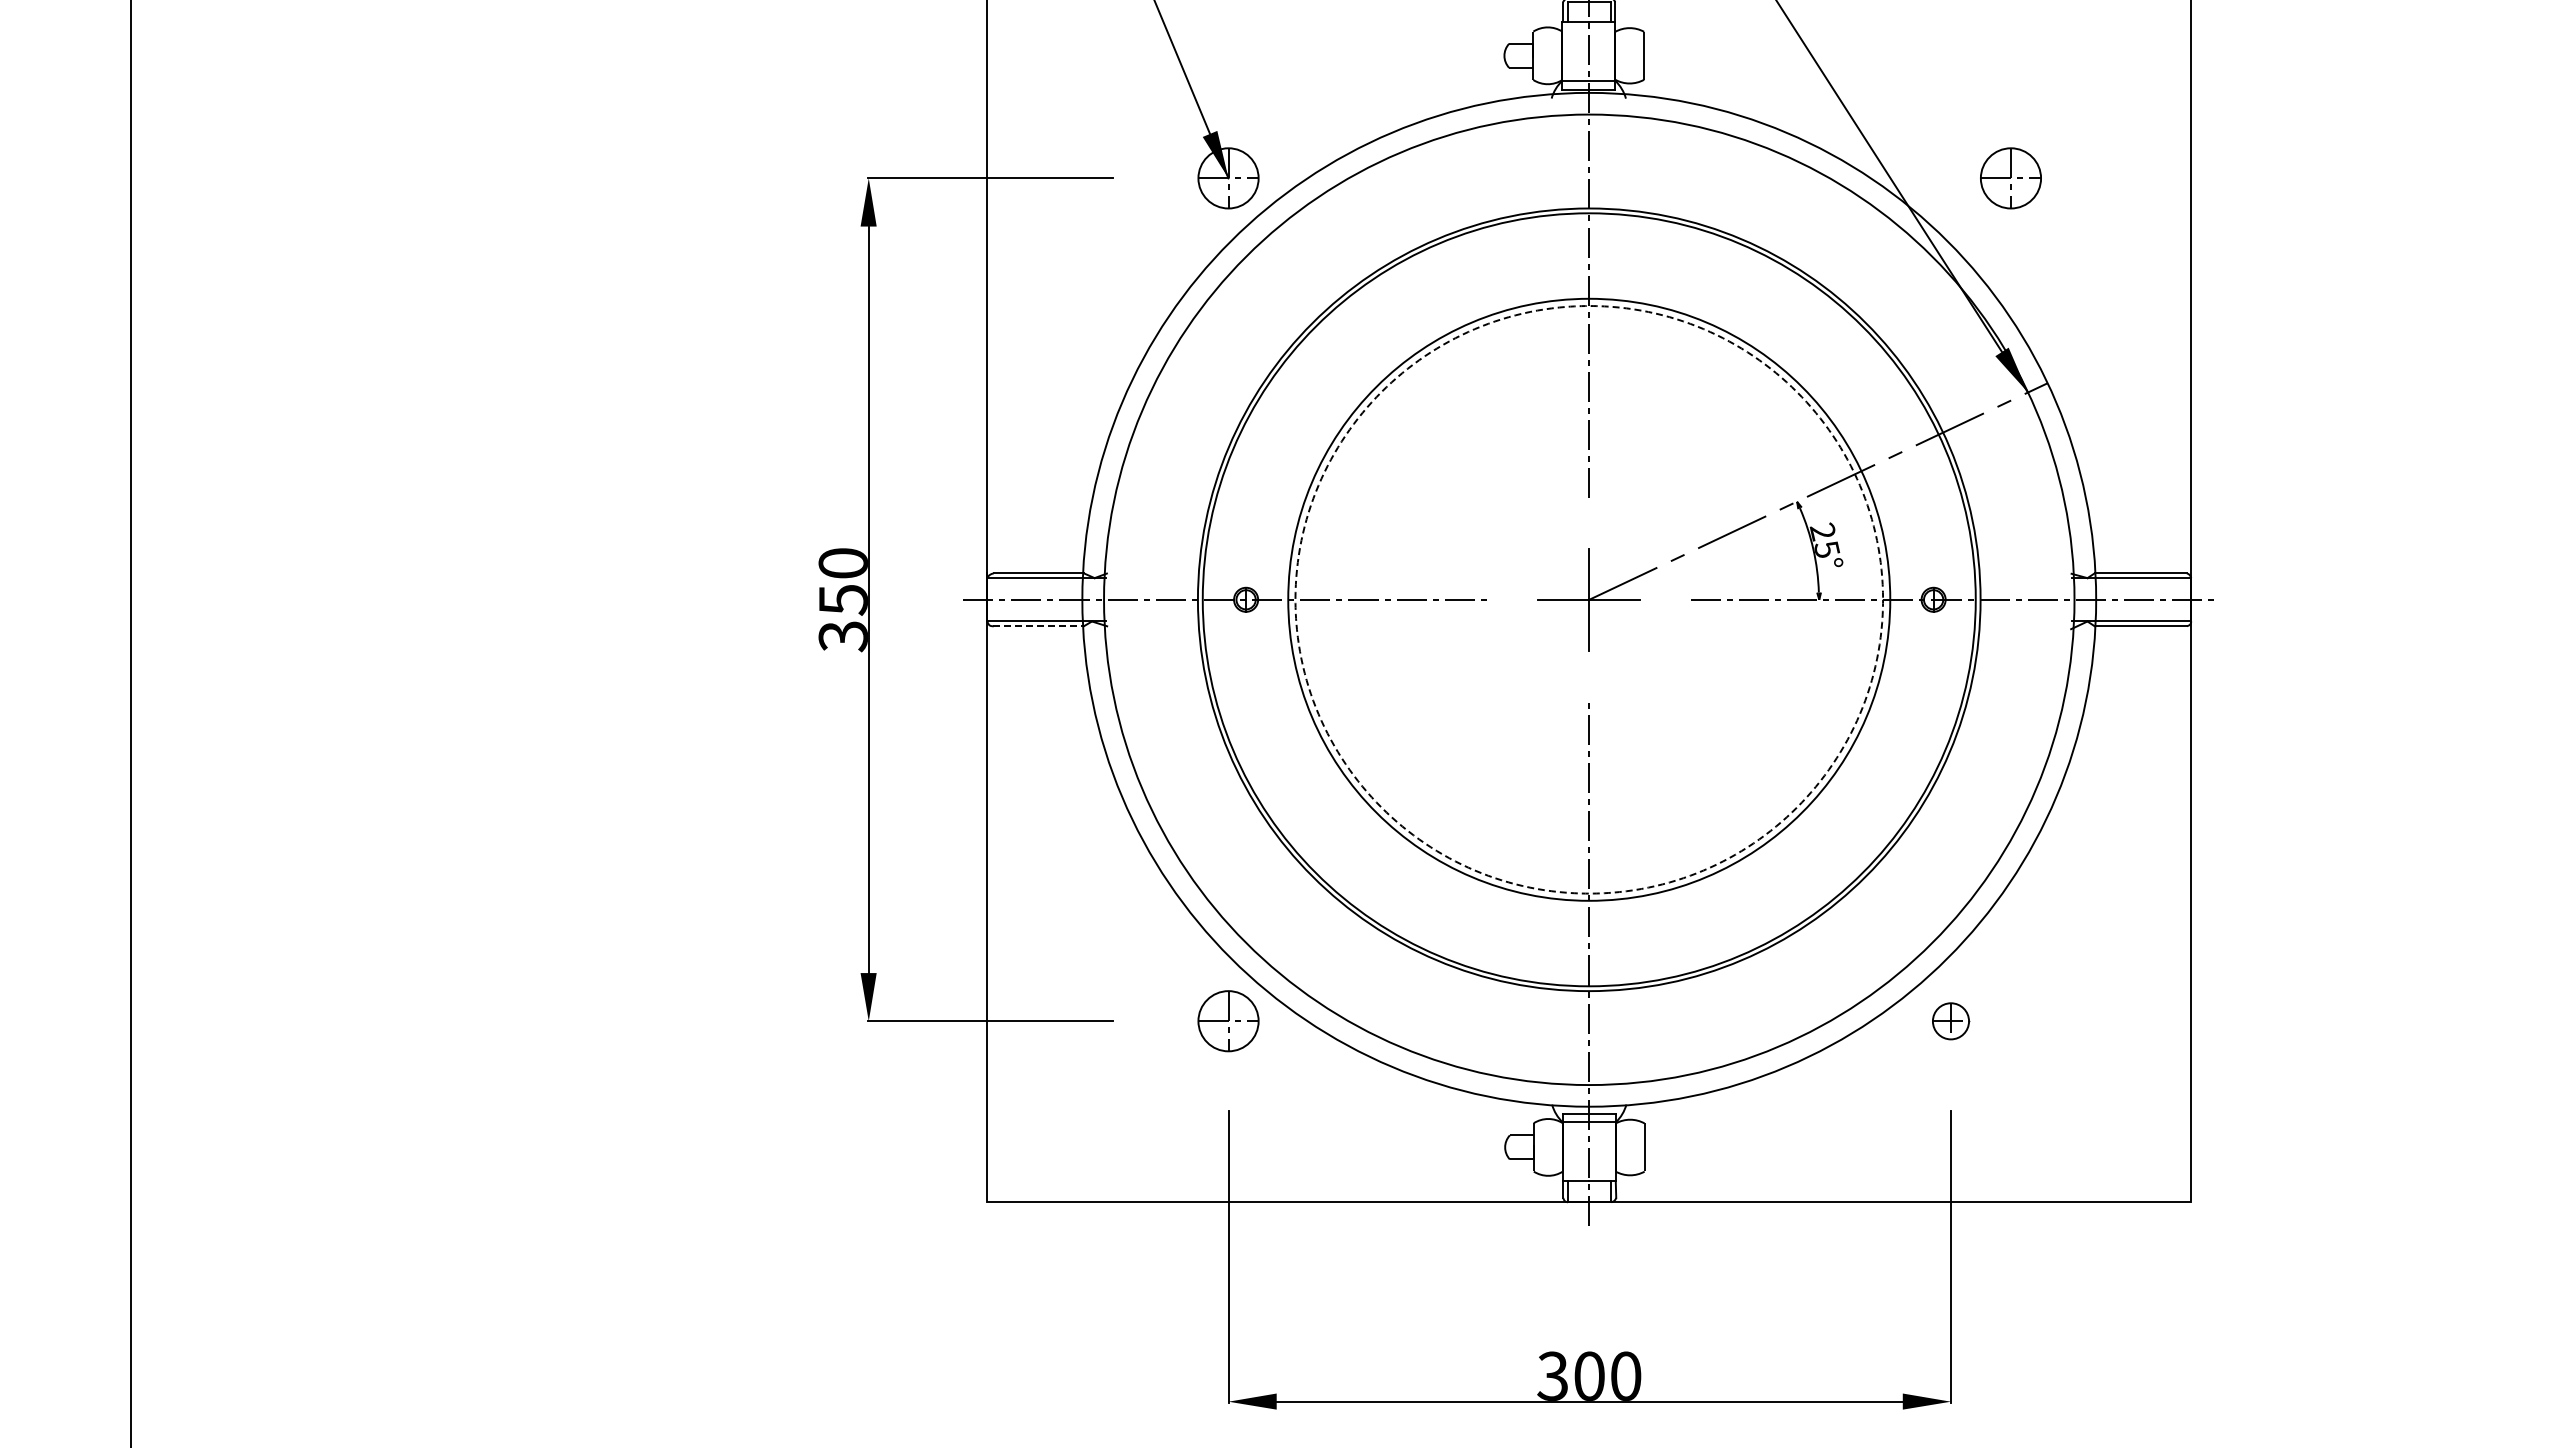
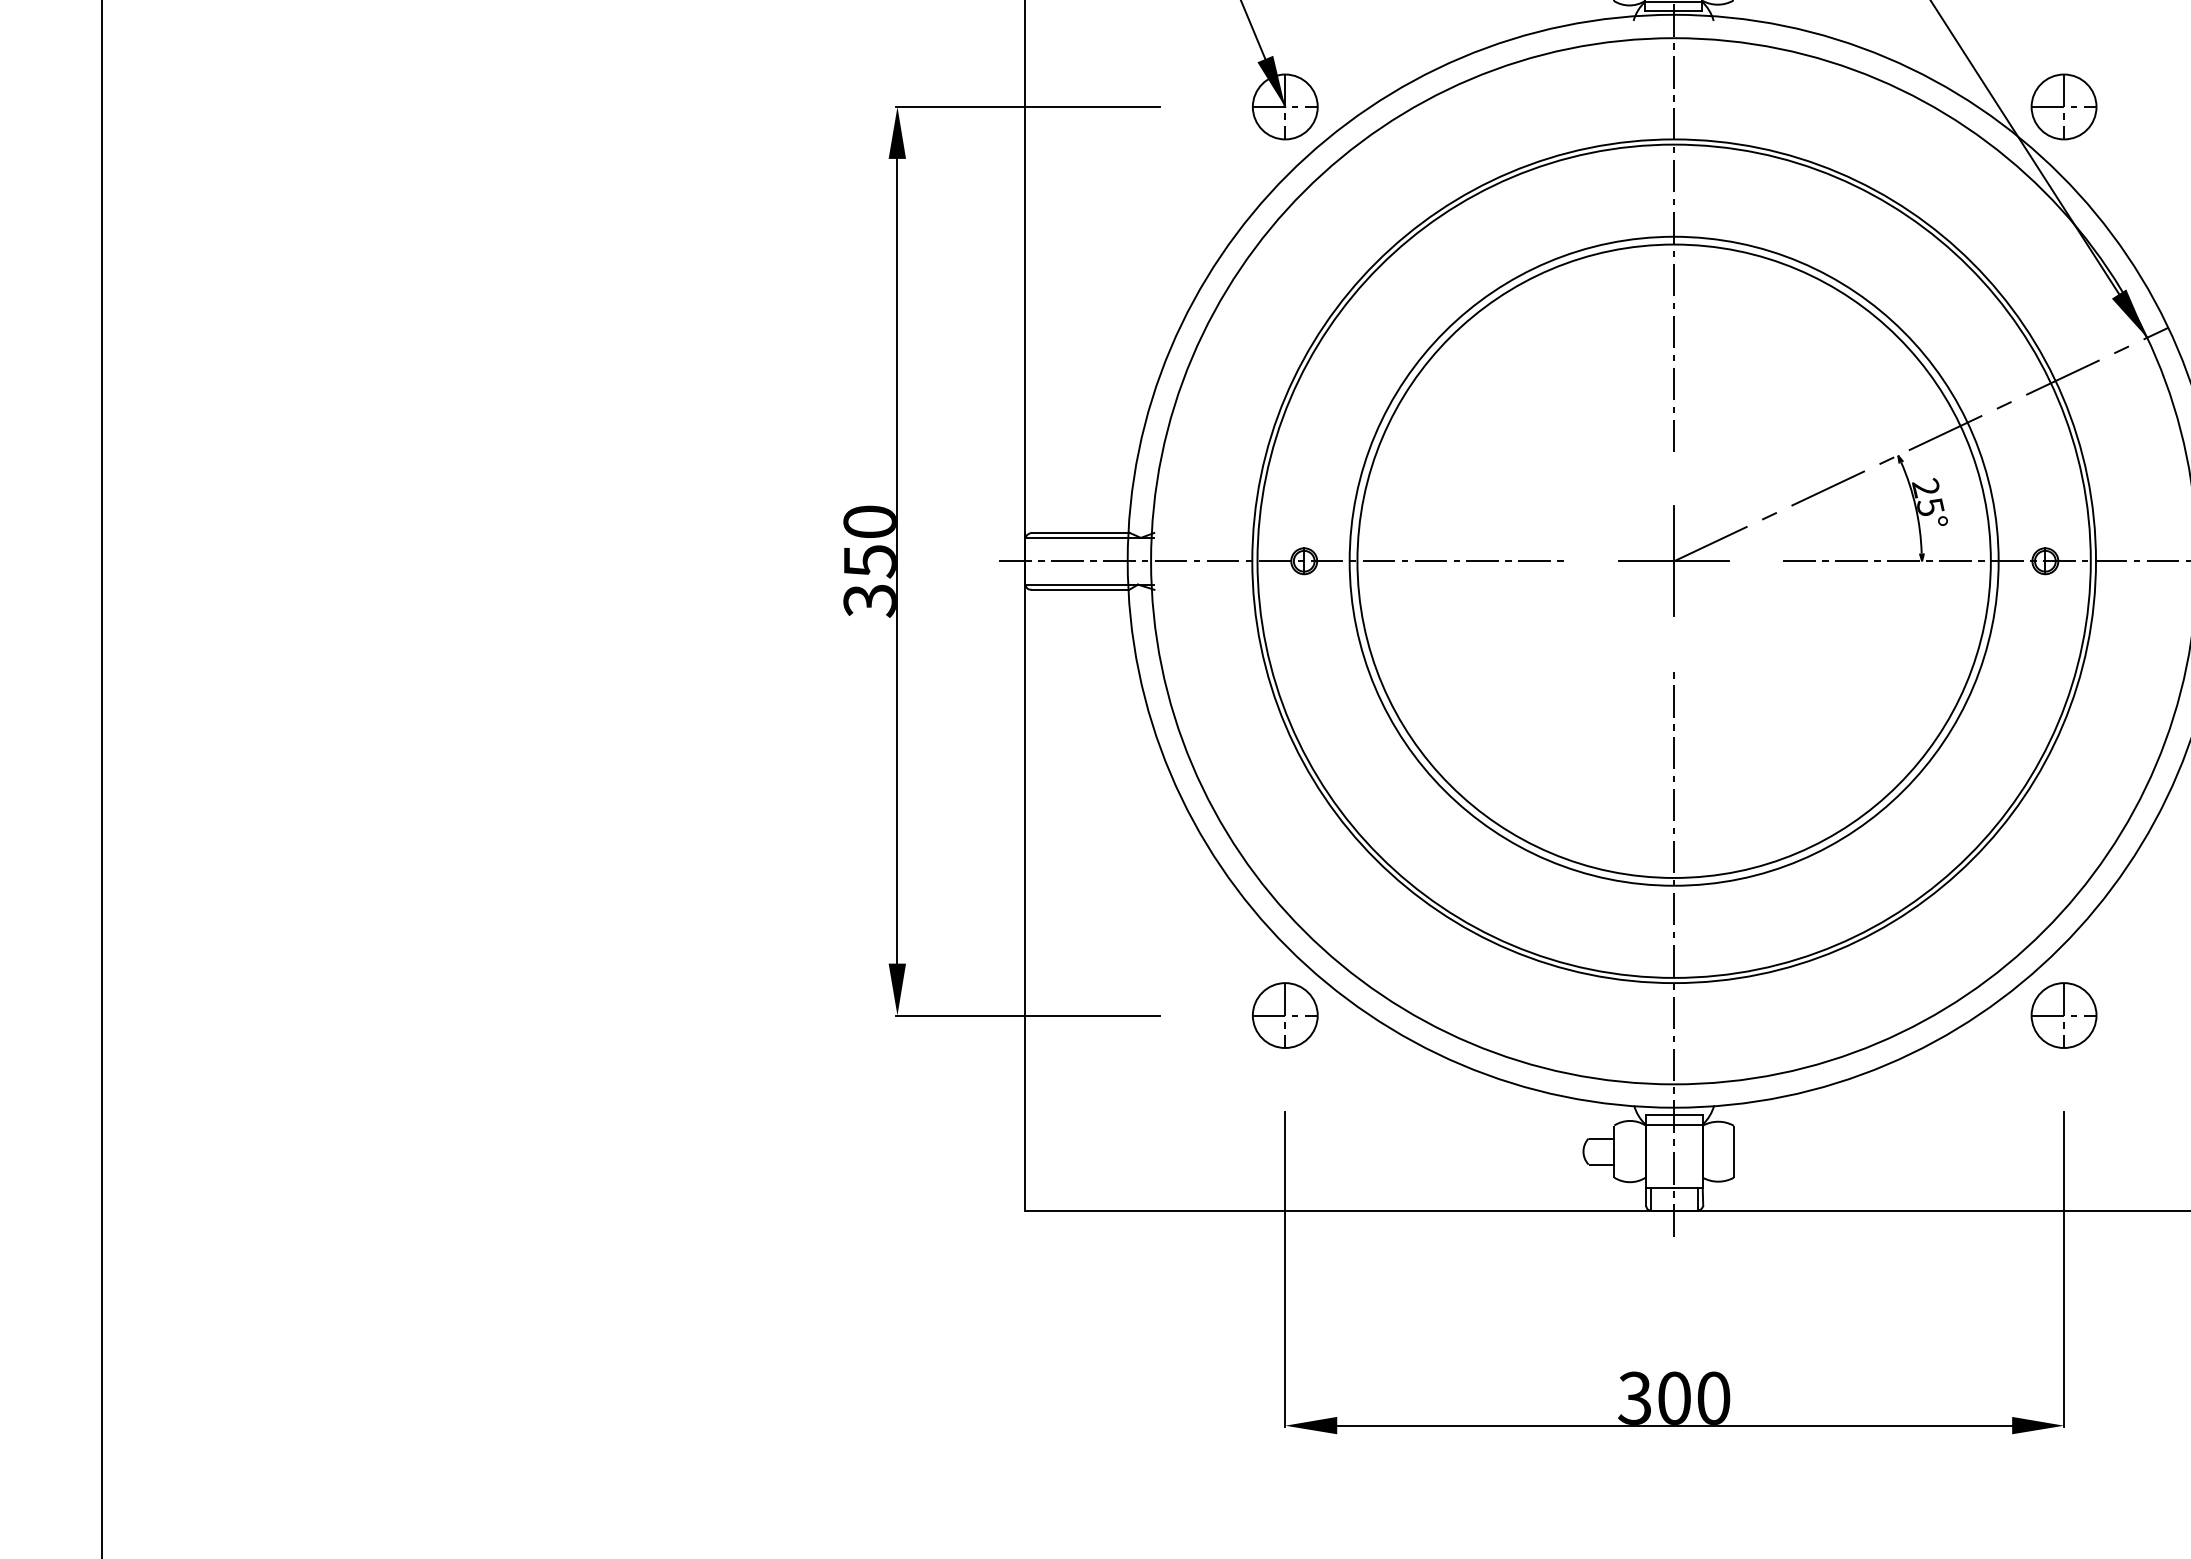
part: (2010, 178) -> (2063, 107), moved
circle: (1589, 599) -> (1674, 560), dashed -> solid
line: (1039, 626) -> (1081, 590), dashed -> solid
part: (1950, 1021) -> (2063, 1015), size x1.67

